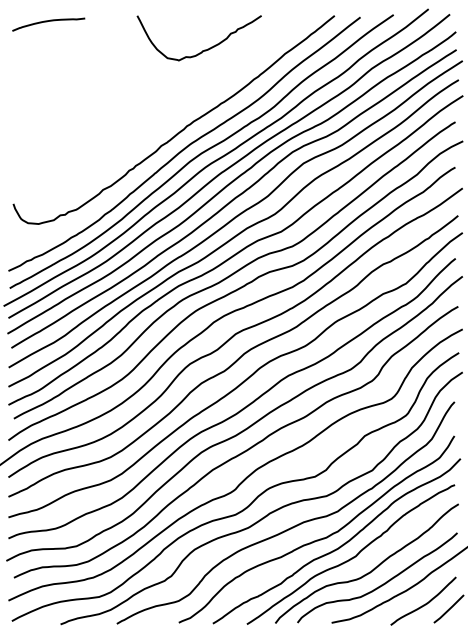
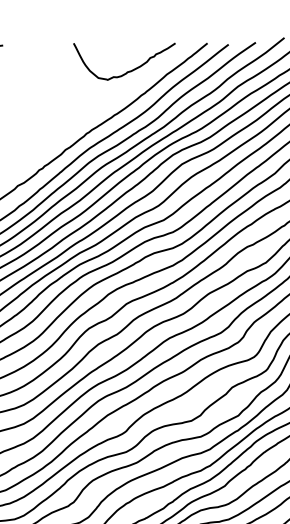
curve: (204, 49) -> (128, 70), moved

